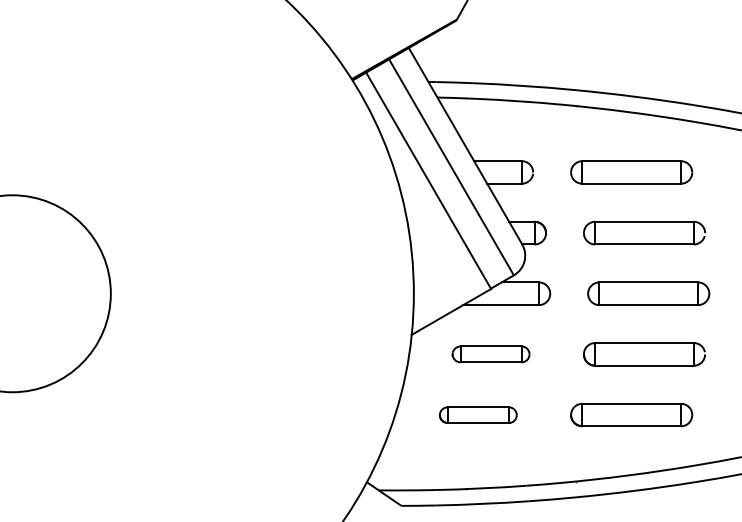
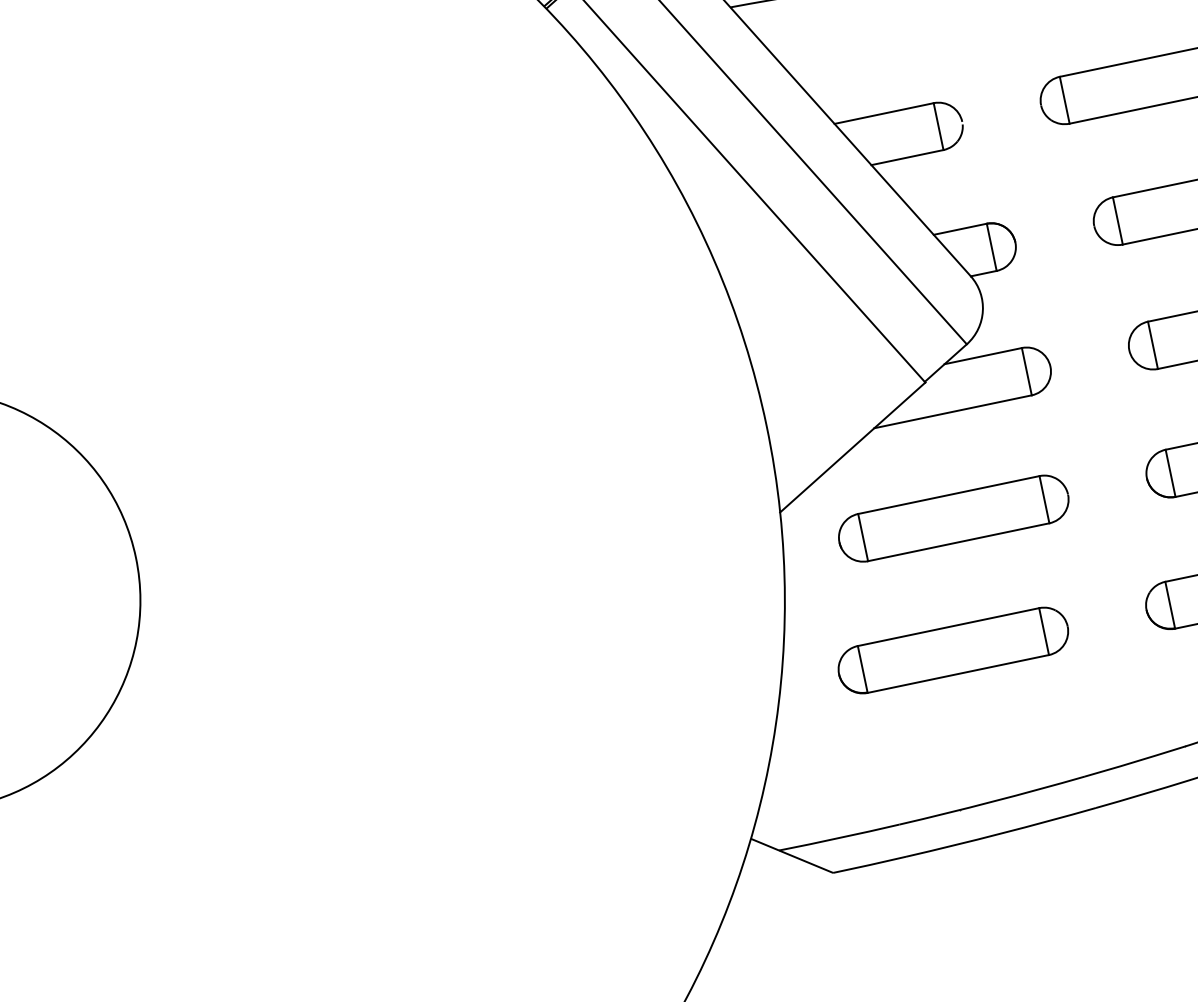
part: (490, 354) -> (952, 519), size x1.43
part: (478, 415) -> (954, 651), size x1.43

